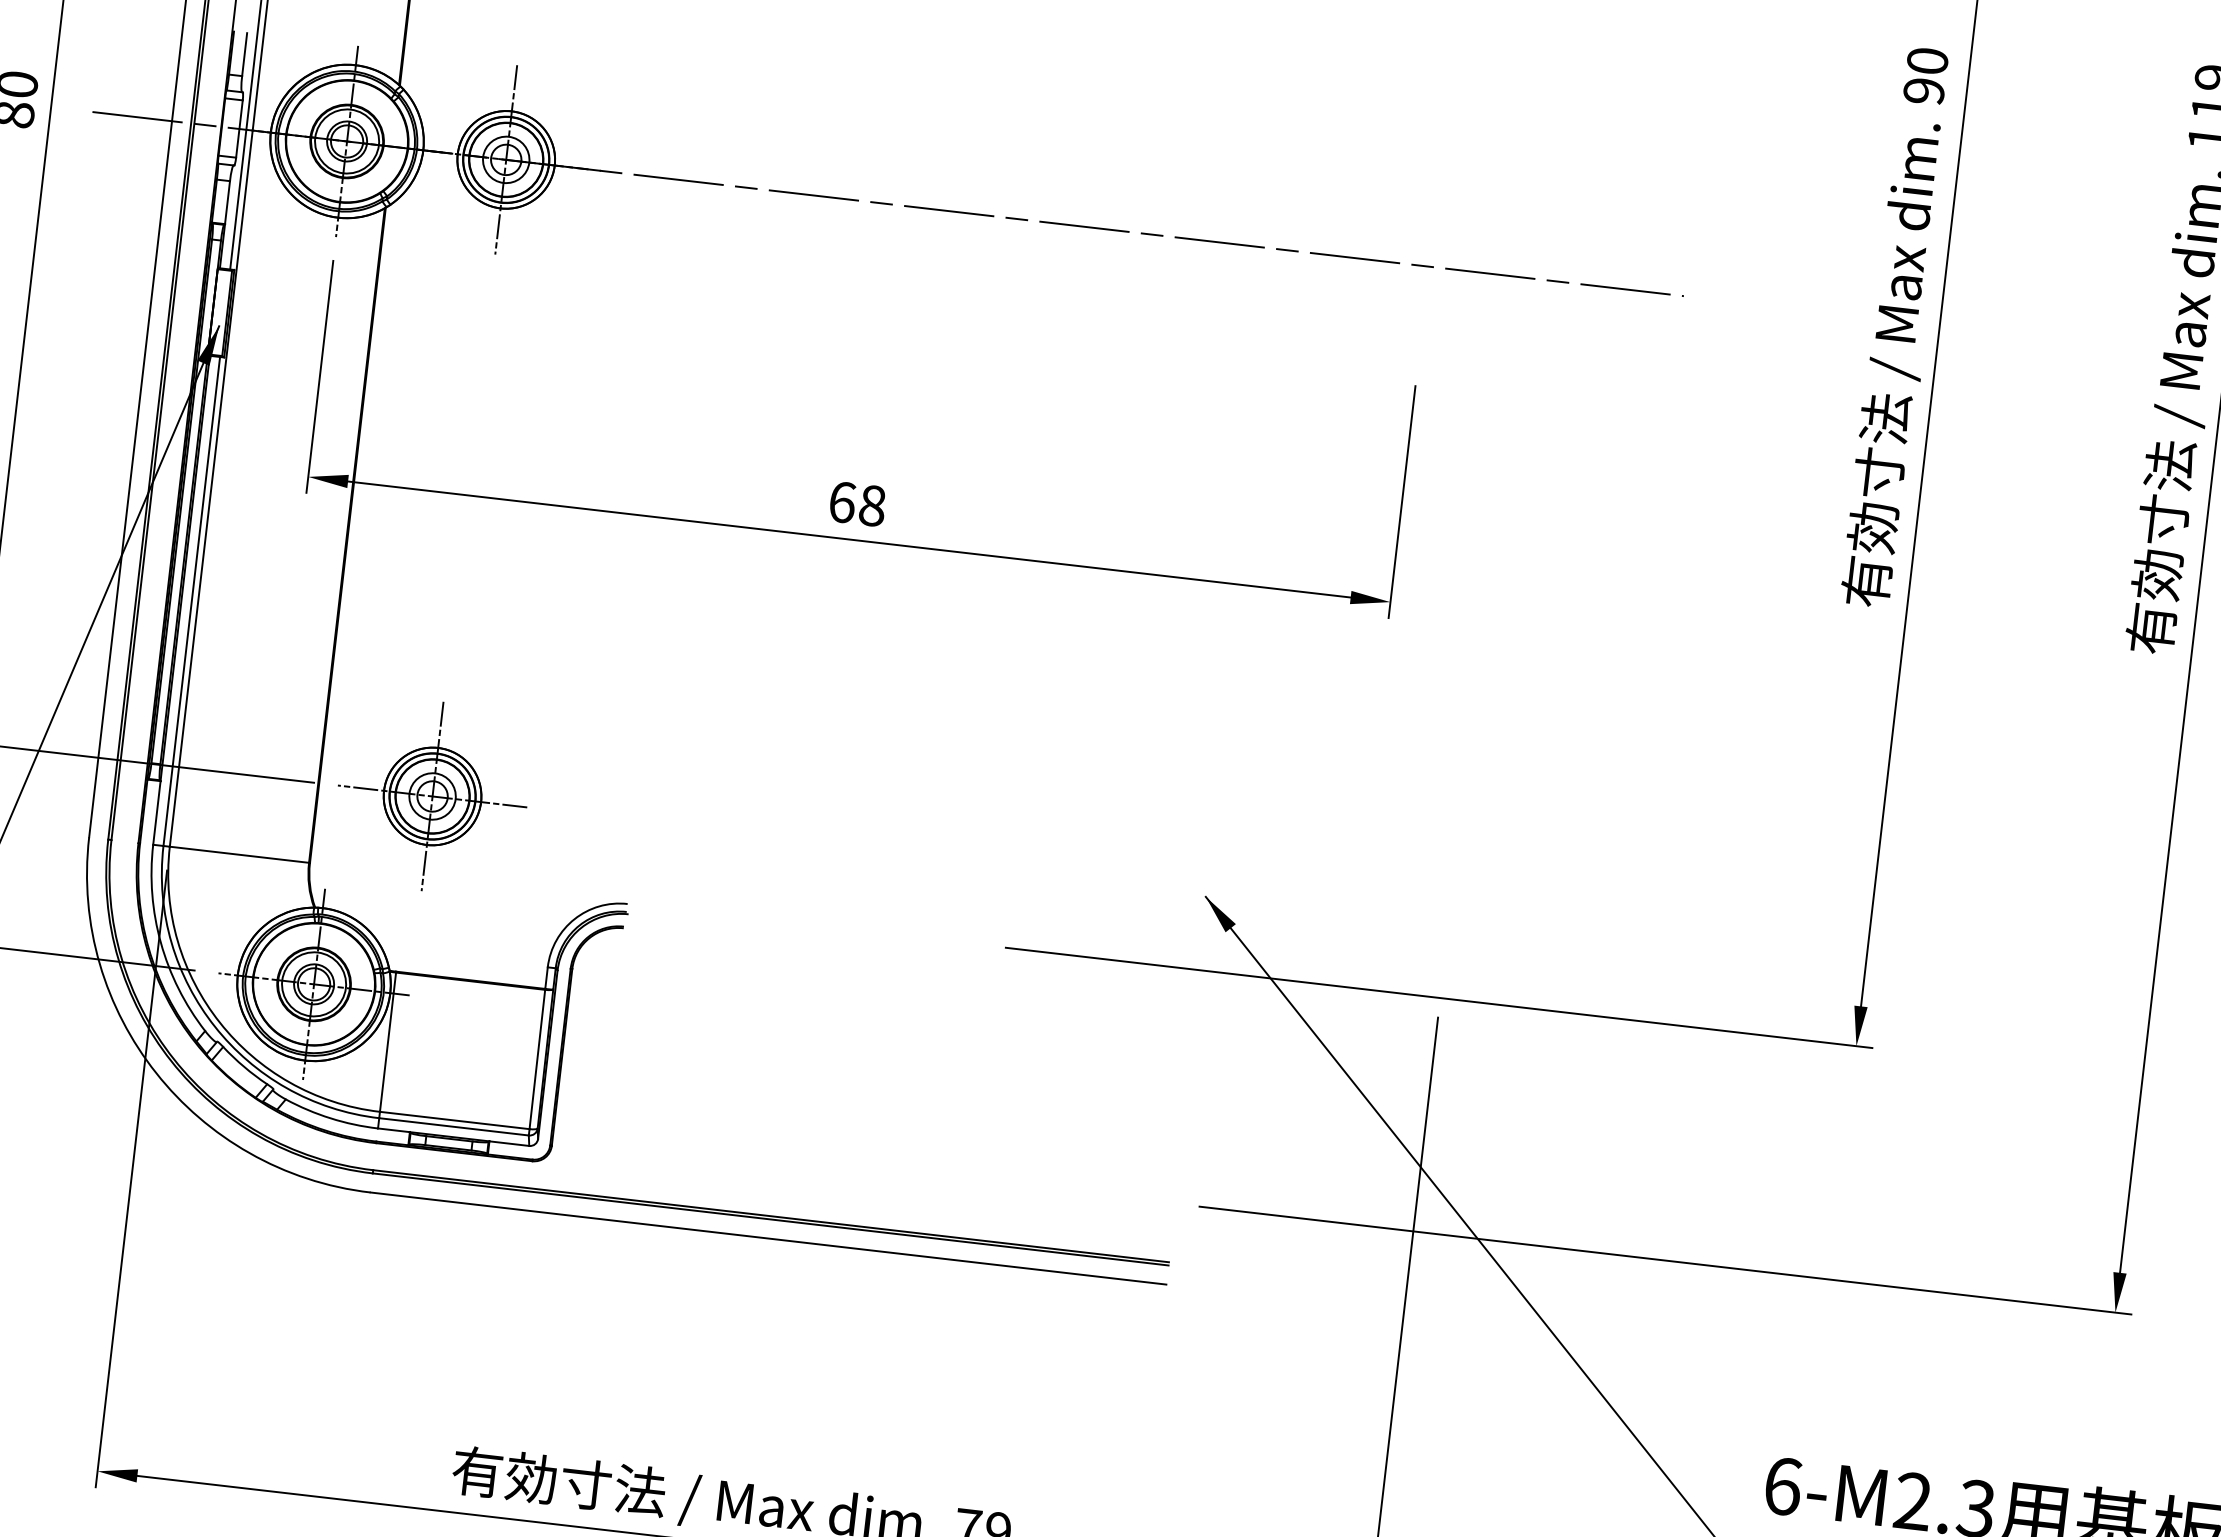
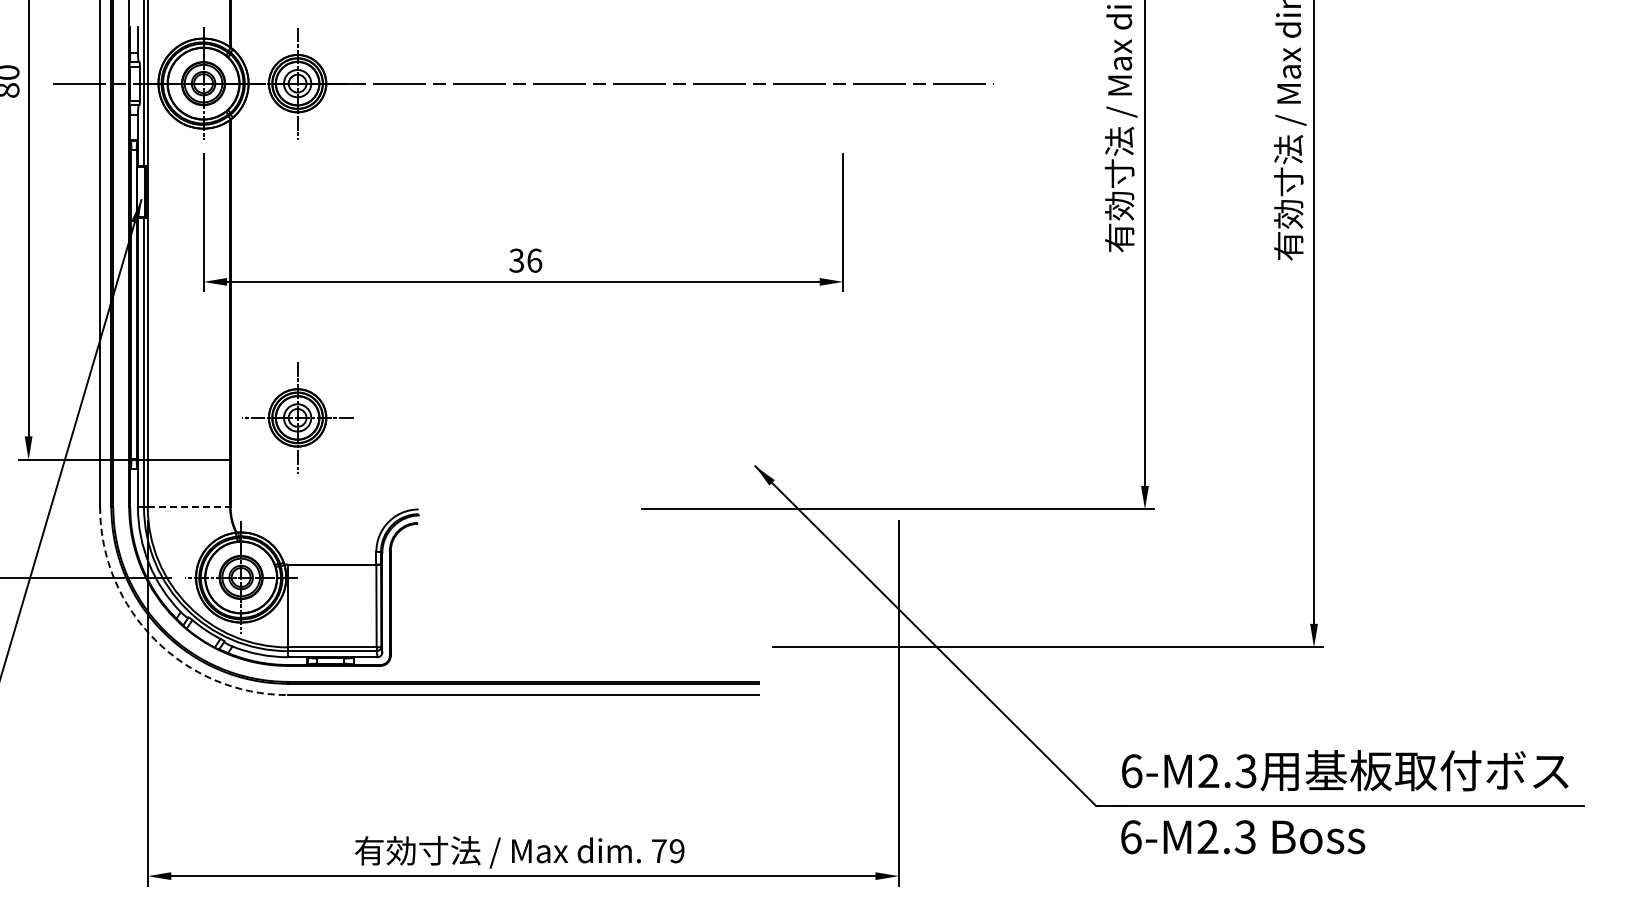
text: (857, 503) -> (525, 260), 68 -> 36
part: (432, 795) -> (297, 417), moved
line: (240, 854) -> (189, 506), solid -> dashed
arc: (156, 1072) -> (155, 639), solid -> dashed

